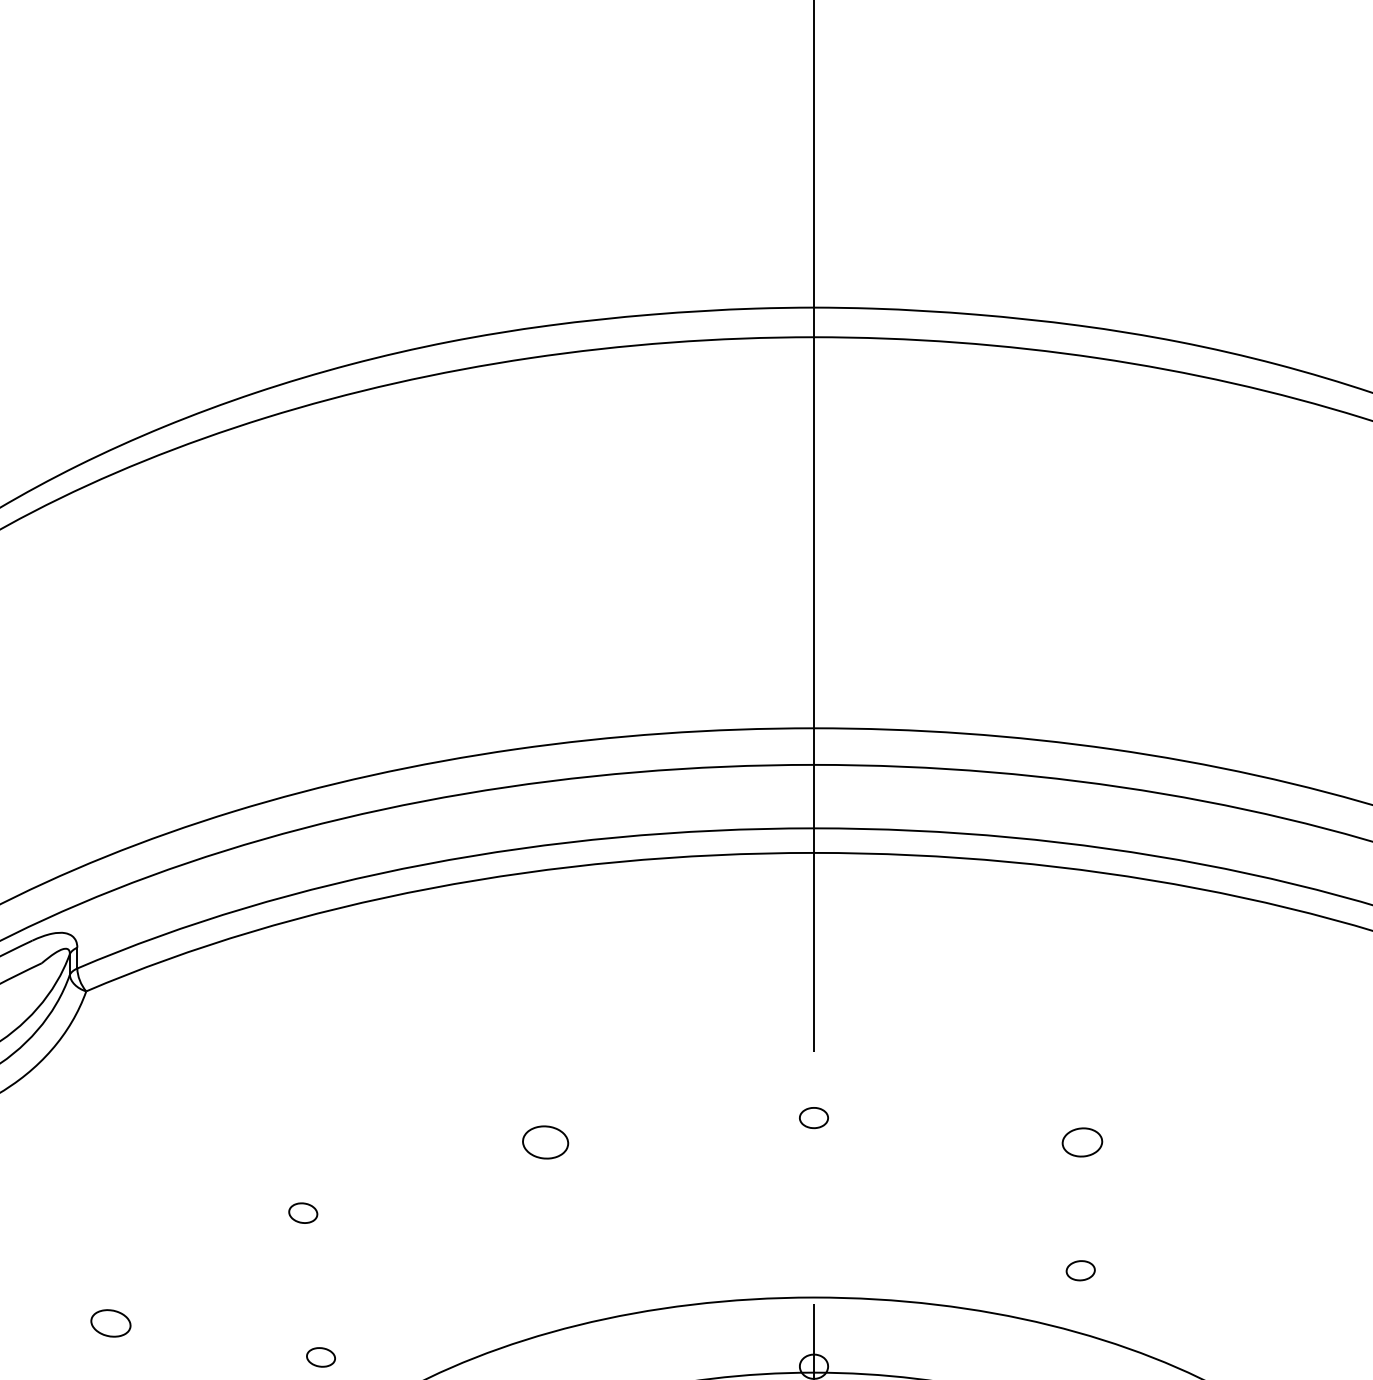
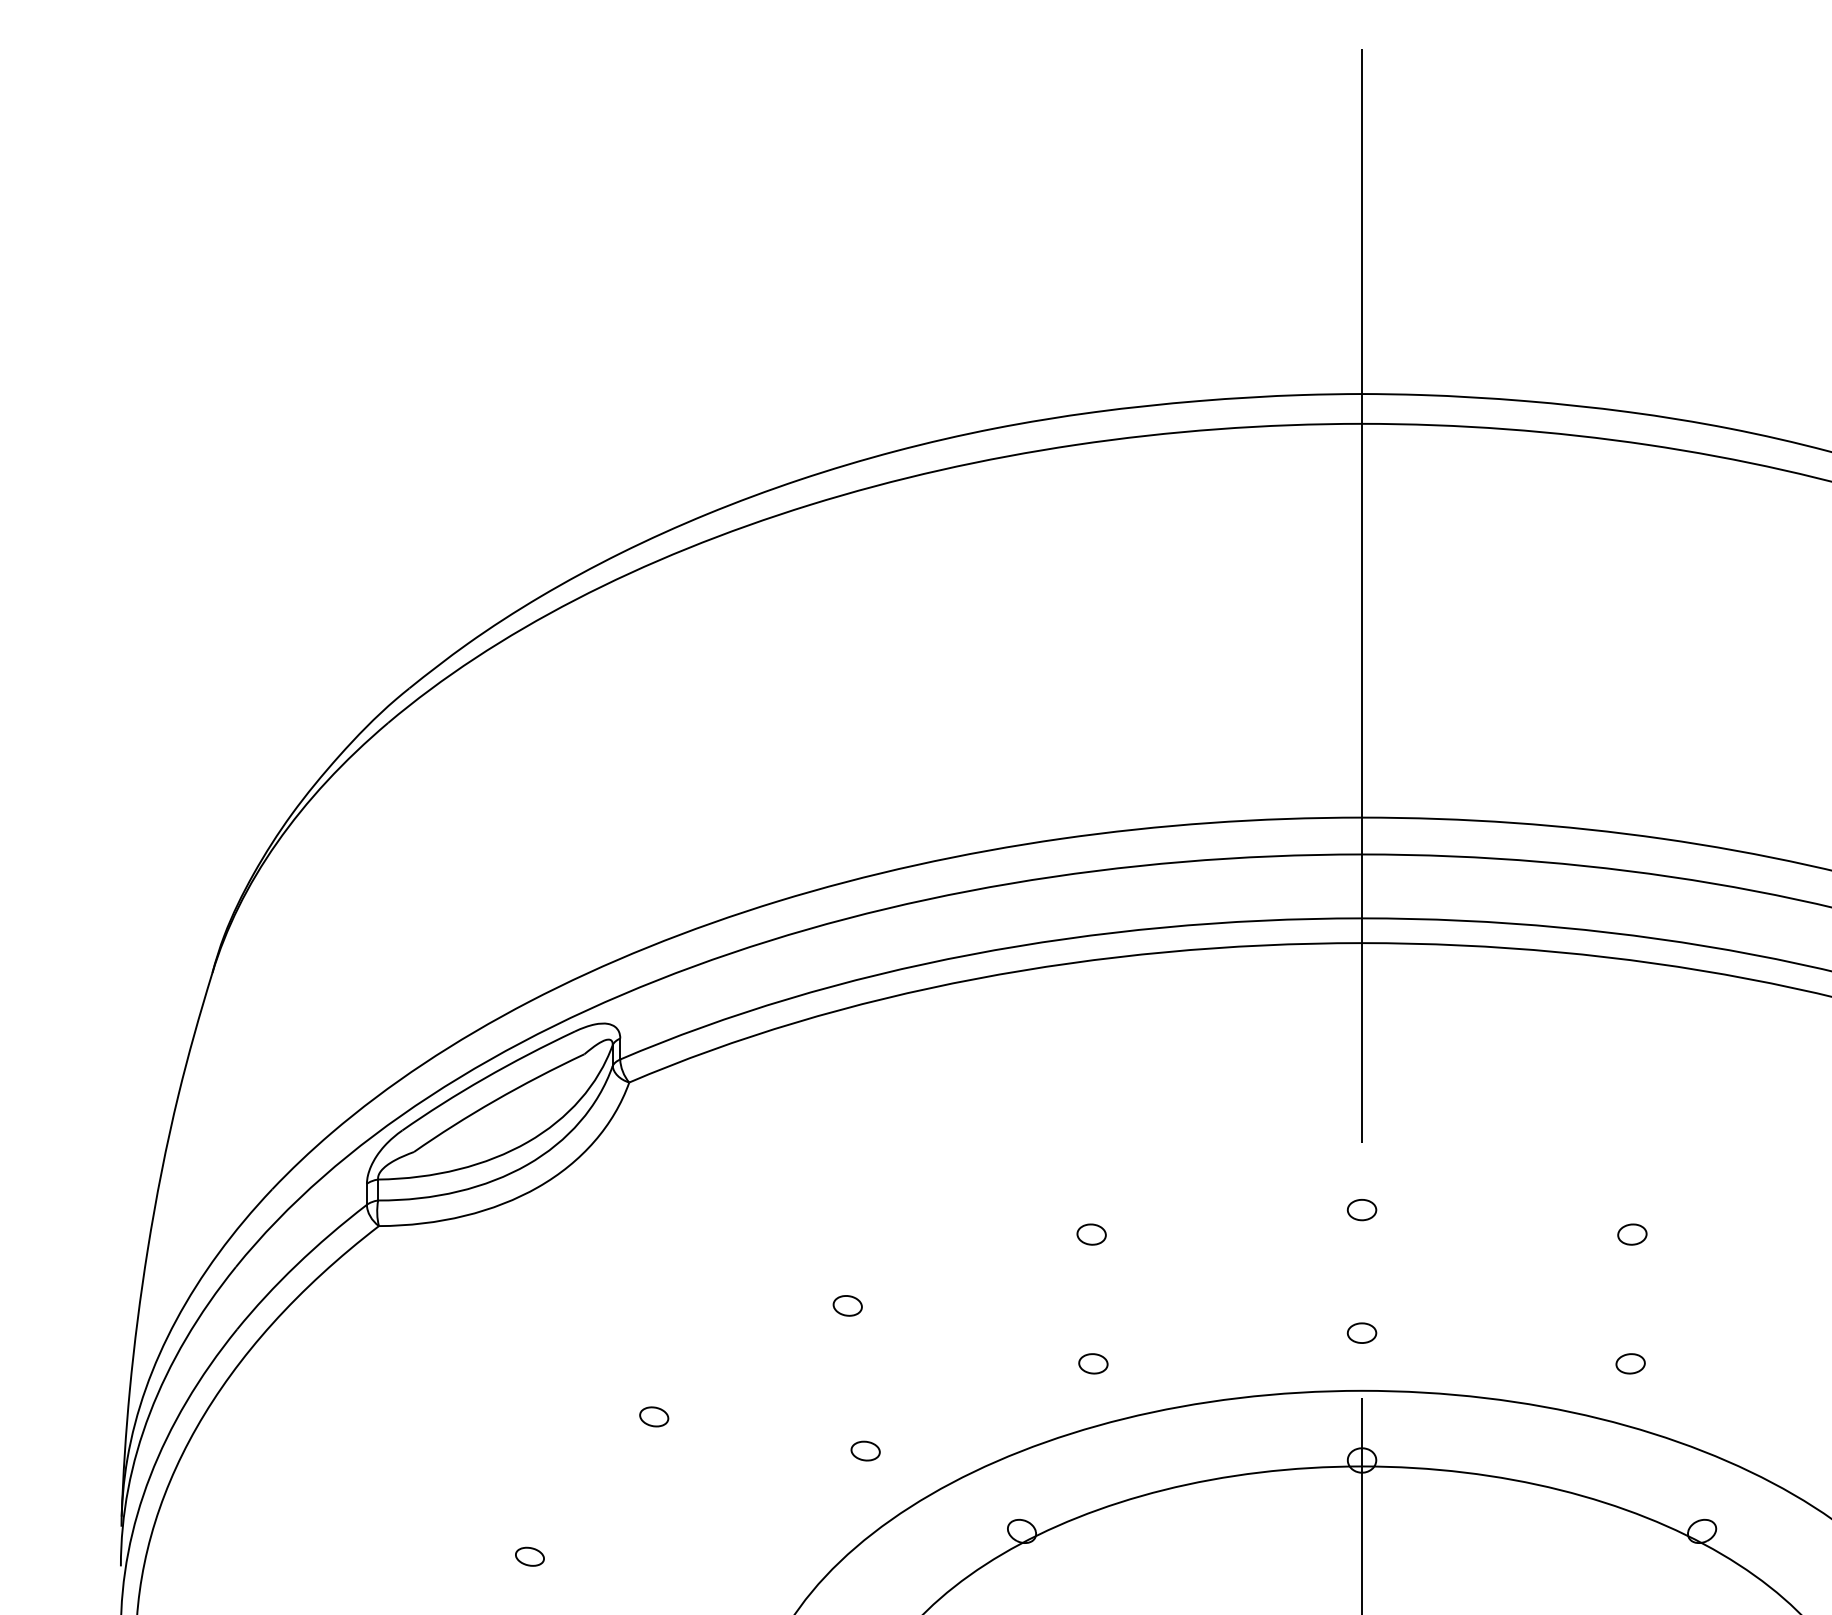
part: (545, 1142) -> (1091, 1234), size x0.62
part: (1082, 1142) -> (1632, 1234), size x0.71
part: (813, 1239) -> (1361, 1332), added
part: (547, 1270) -> (1093, 1363), added
part: (111, 1323) -> (654, 1416), size x0.71

